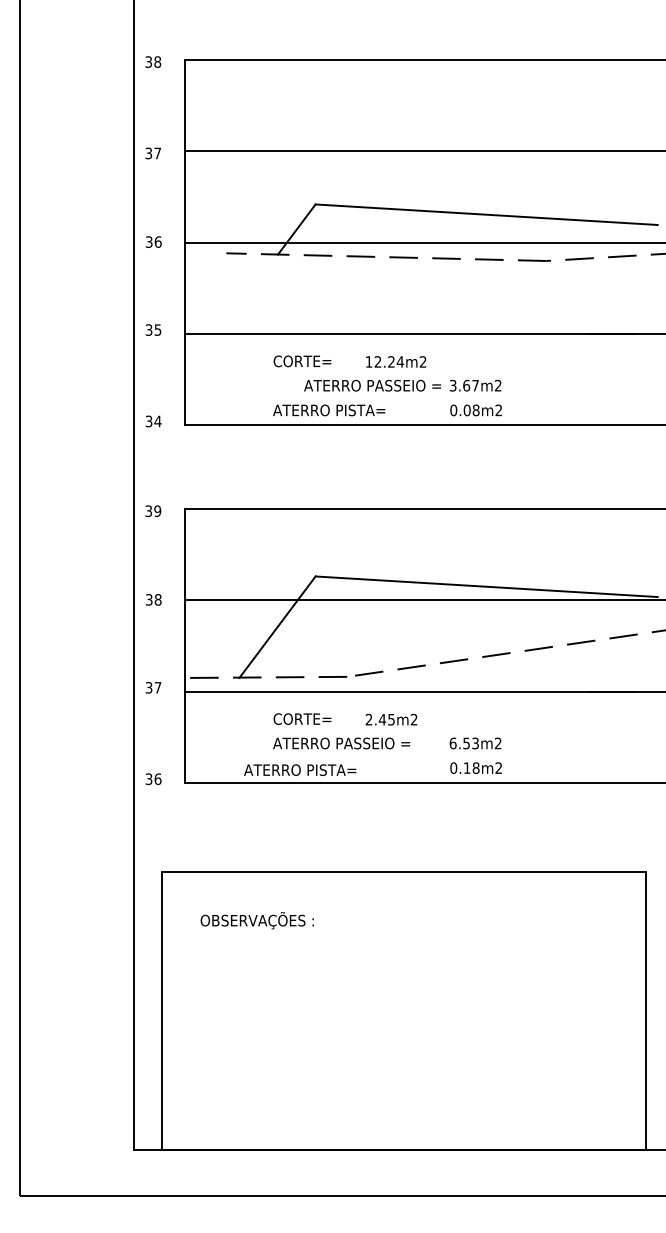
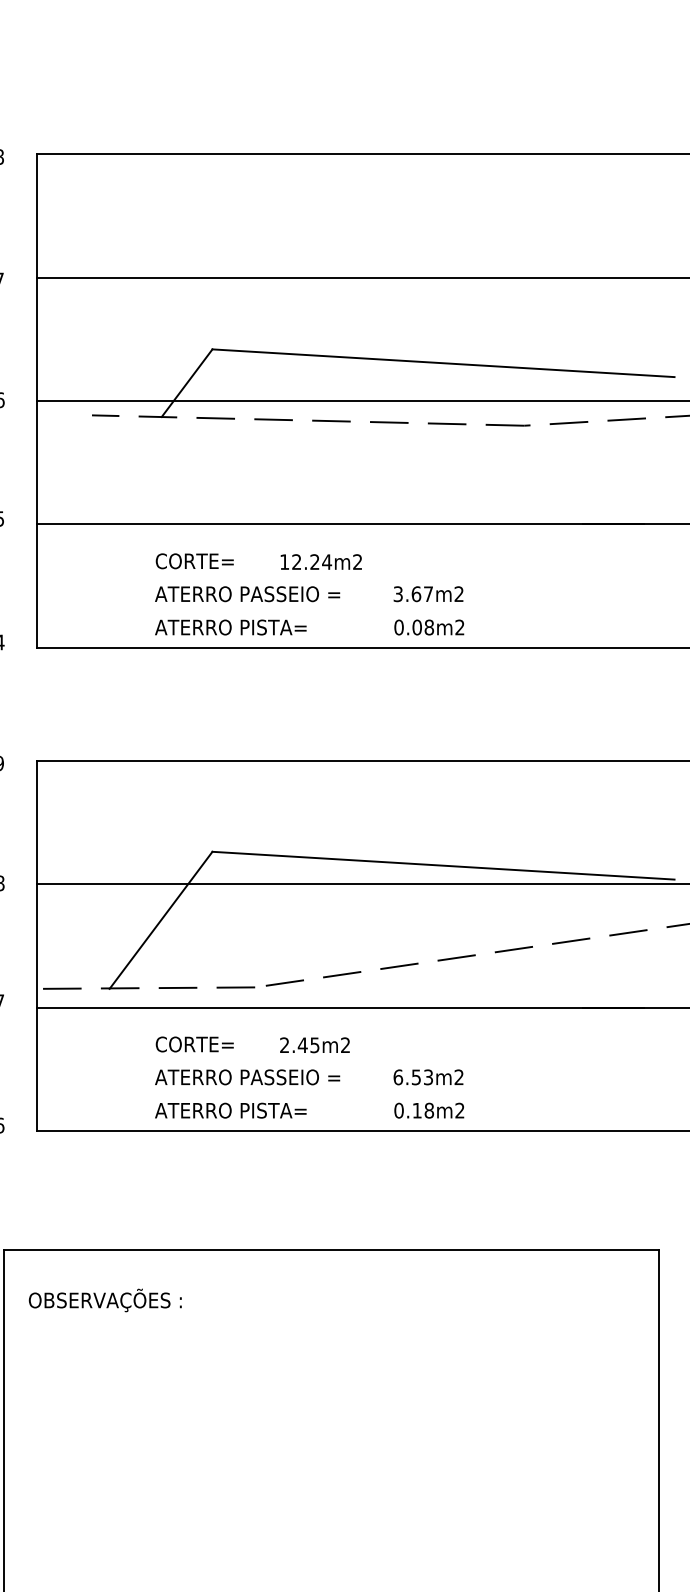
text: (372, 385) -> (247, 593), moved
text: (300, 769) -> (231, 1109), moved
text: (256, 920) -> (104, 1300), moved

